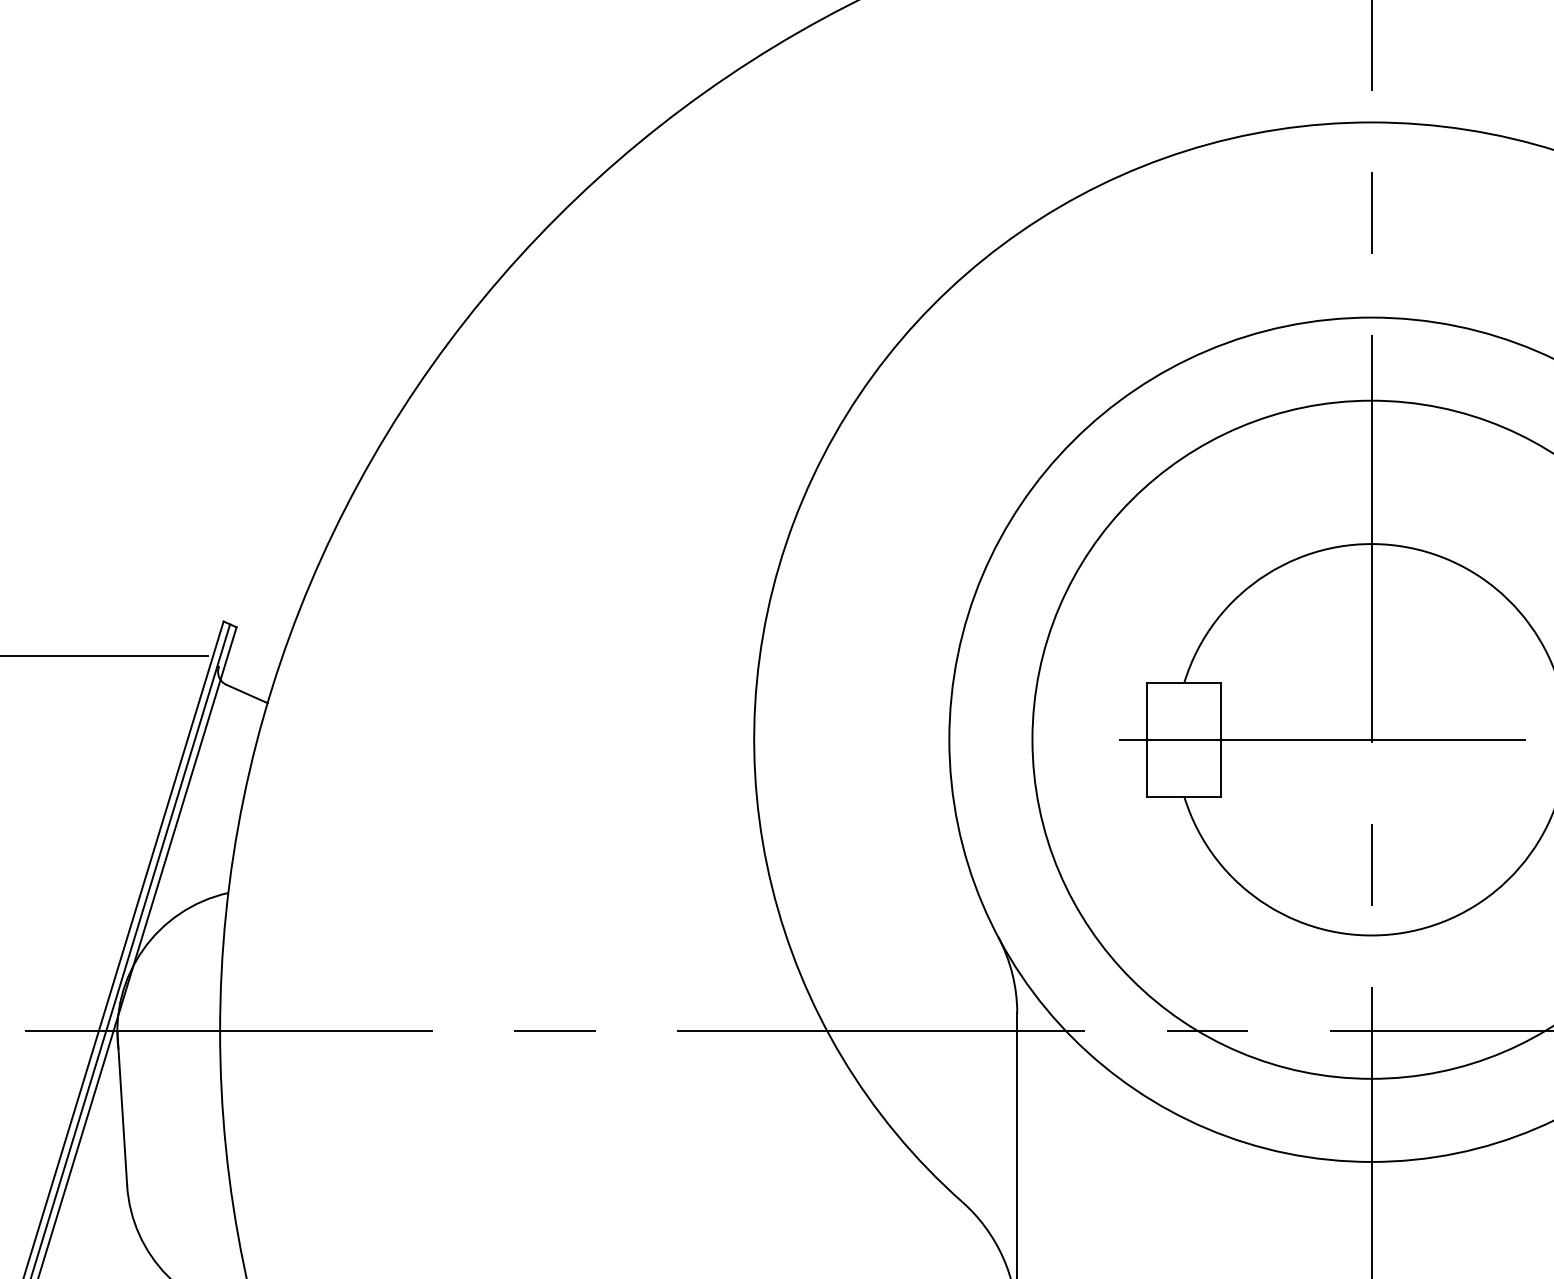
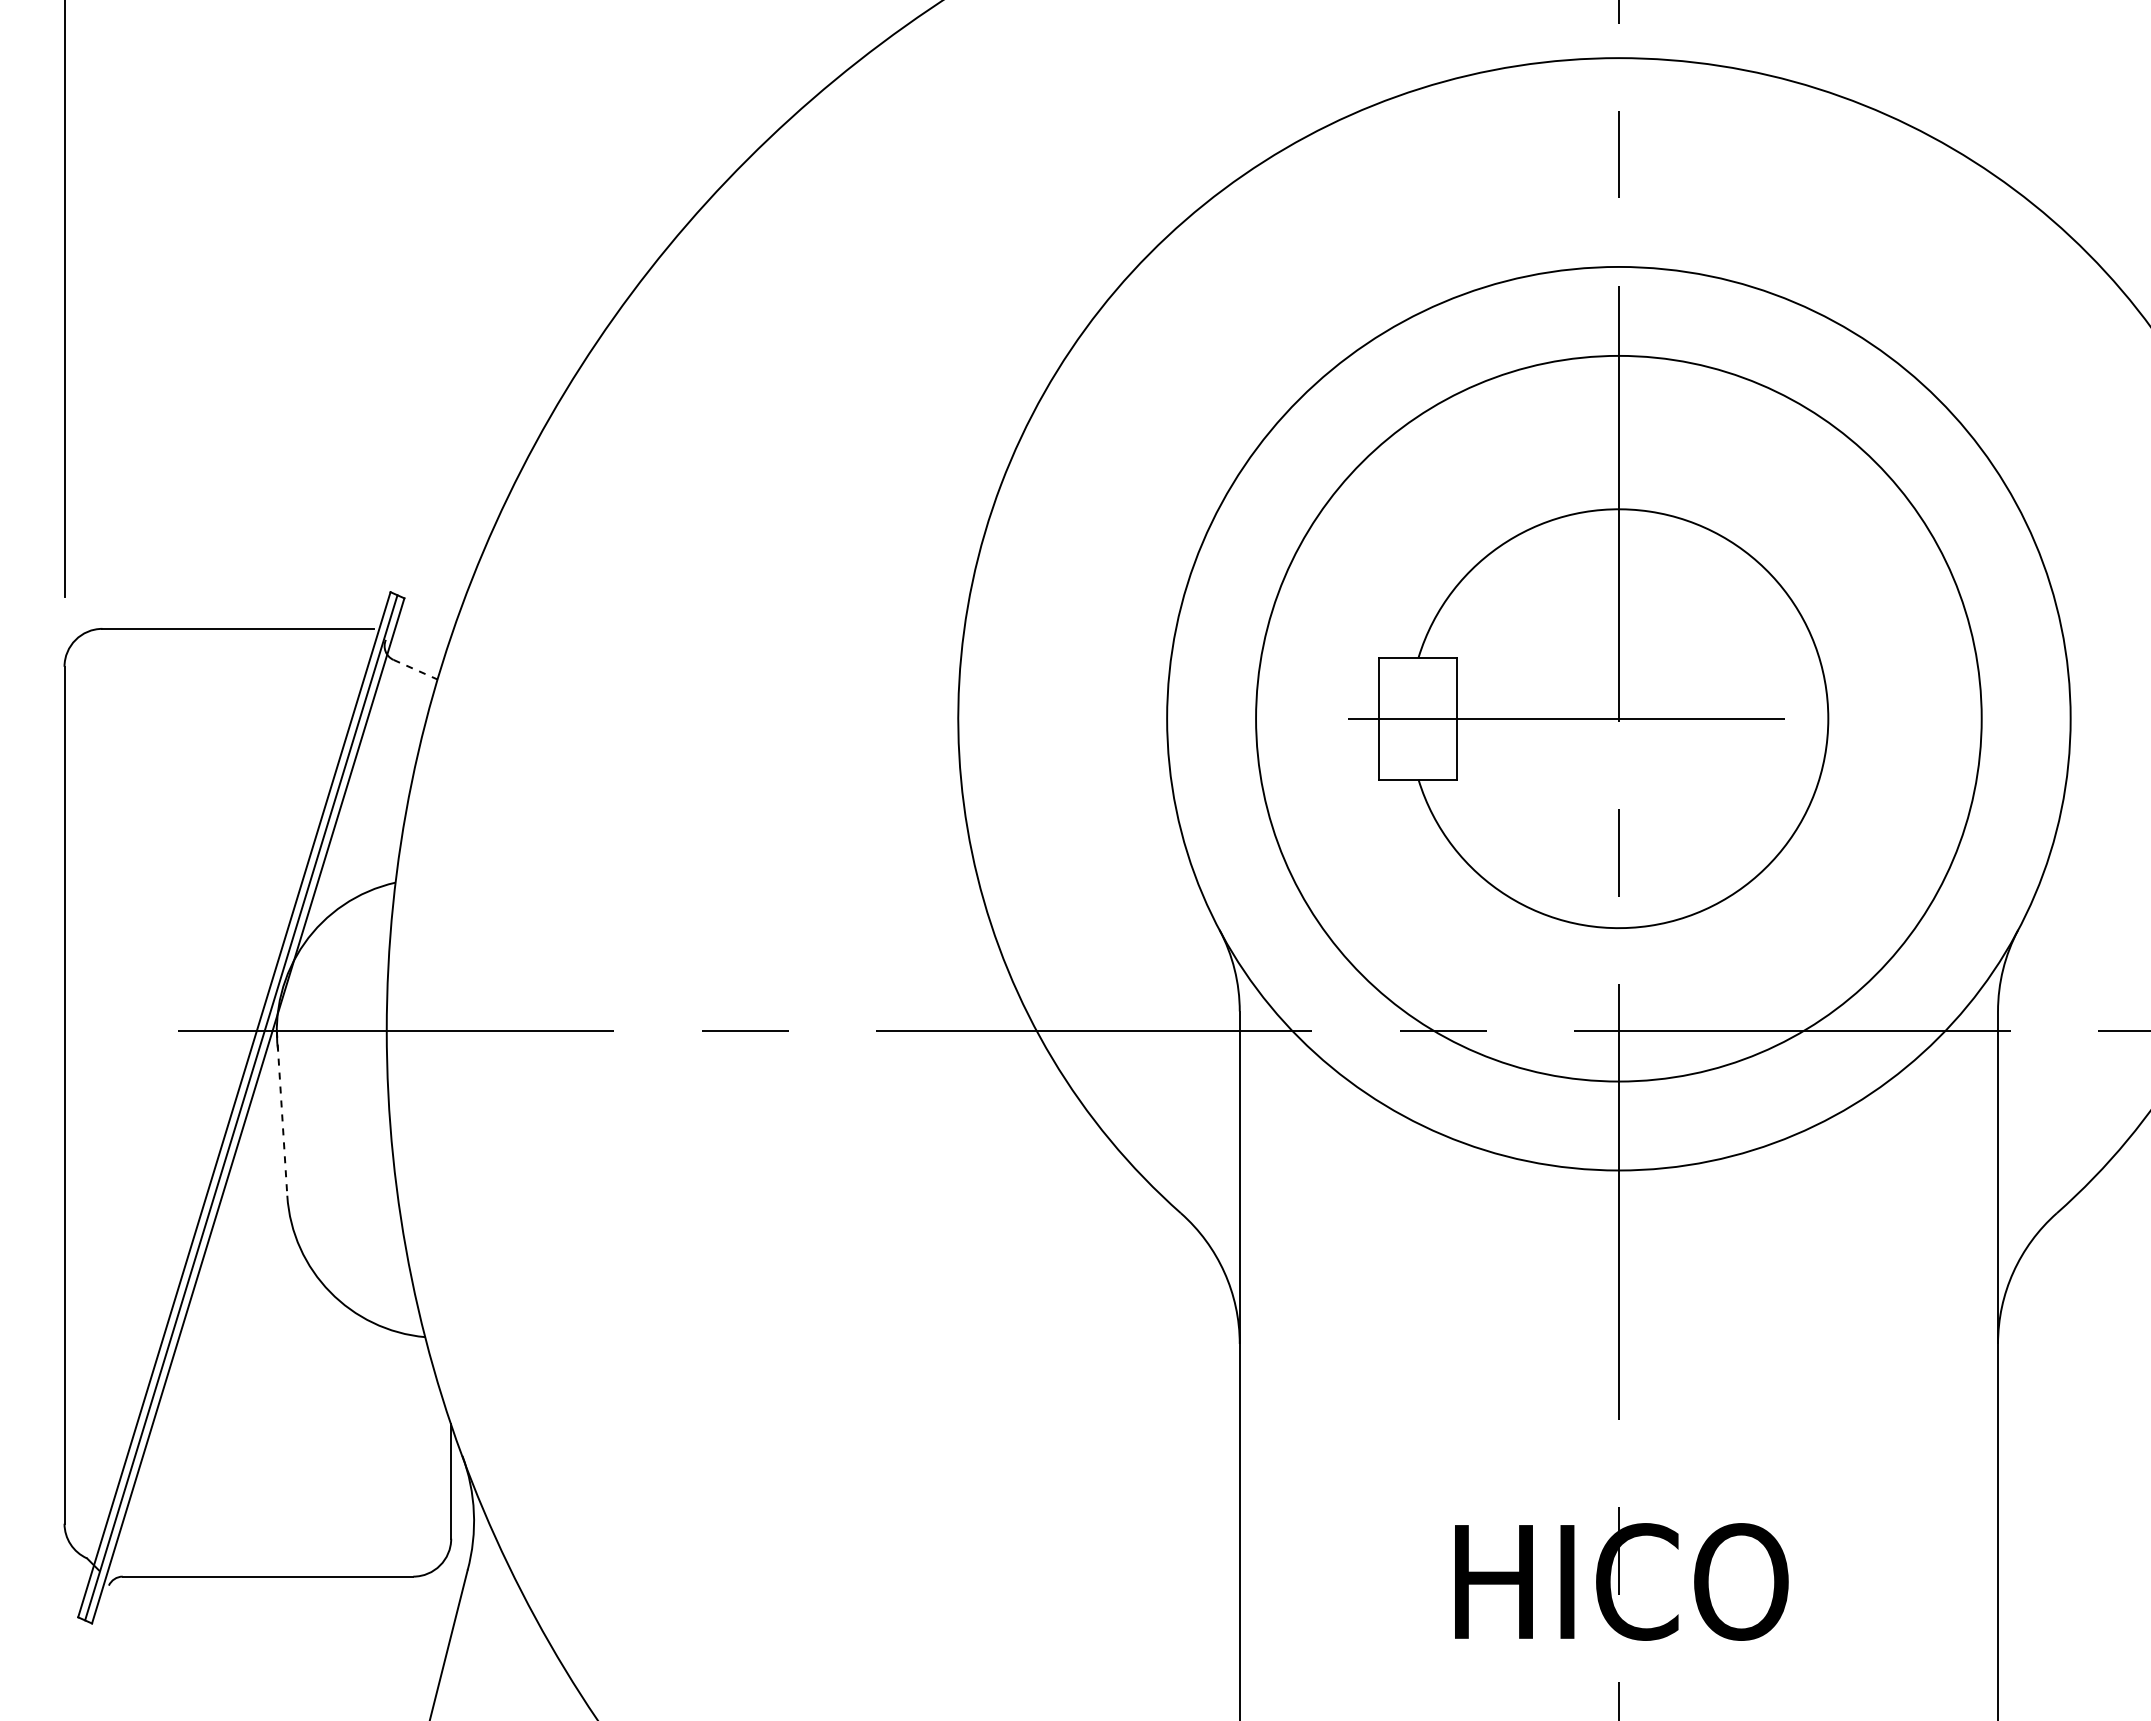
line: (247, 693) -> (416, 669), solid -> dashed
line: (122, 1108) -> (282, 1113), solid -> dashed

